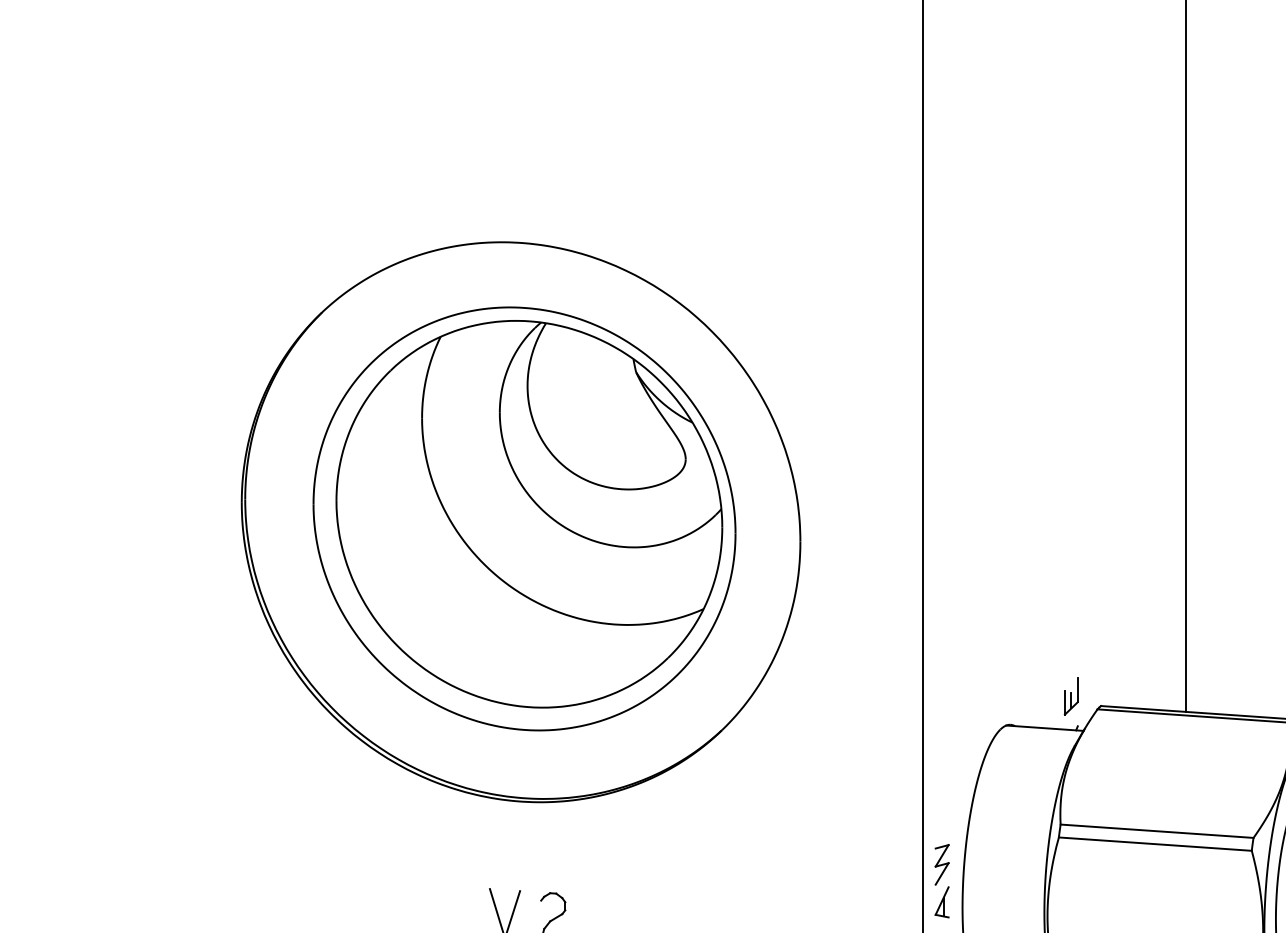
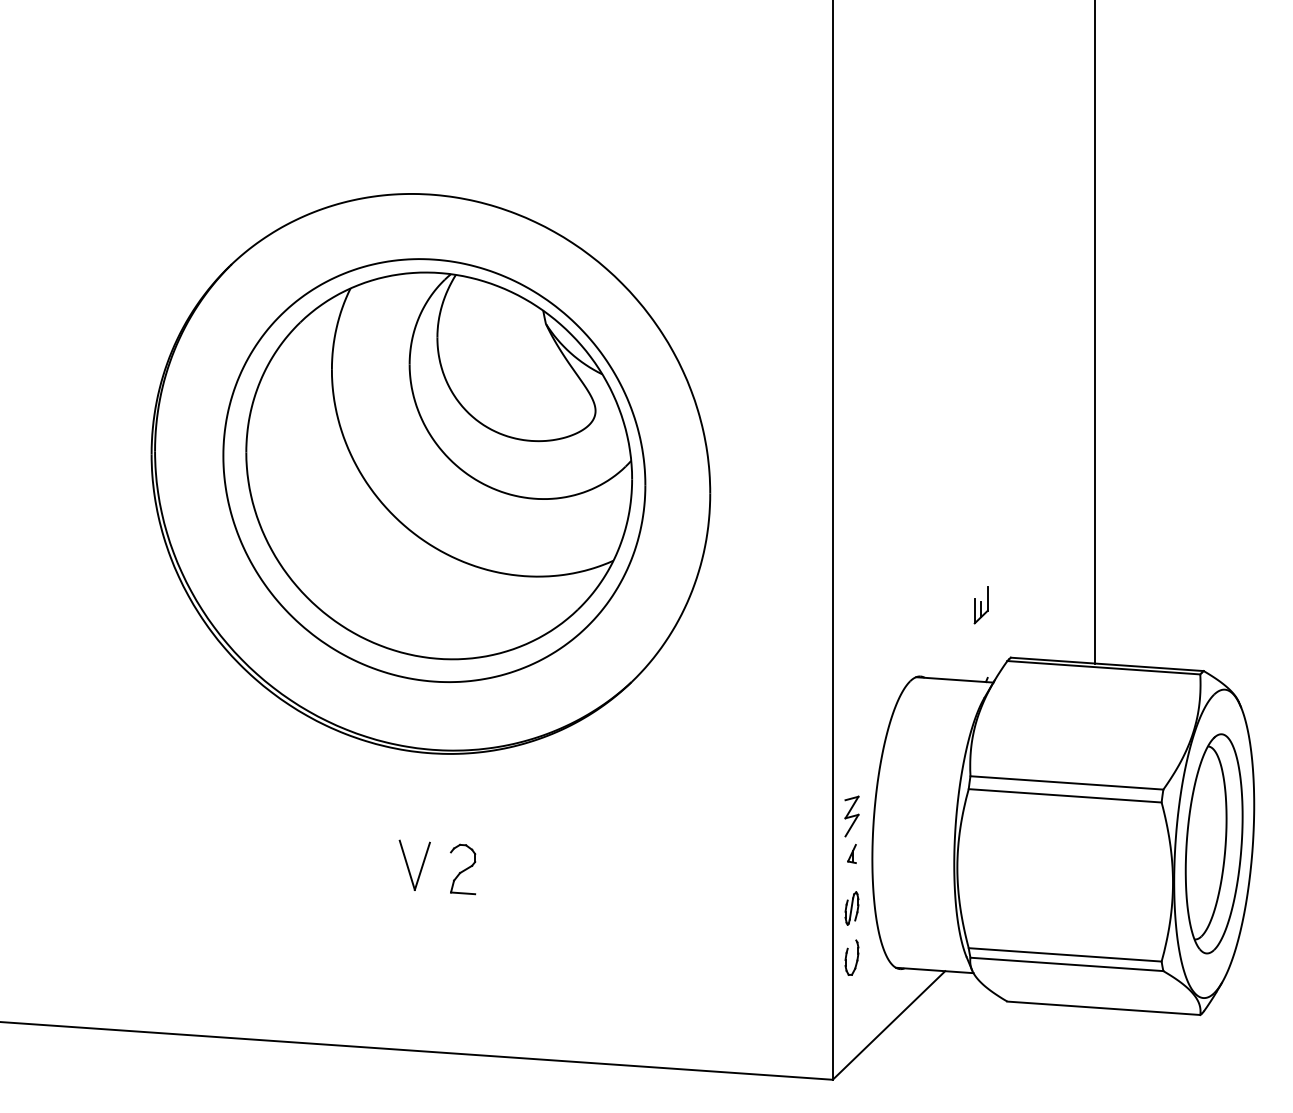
part: (1070, 696) -> (980, 605), moved
part: (941, 901) -> (851, 853), size x0.6

